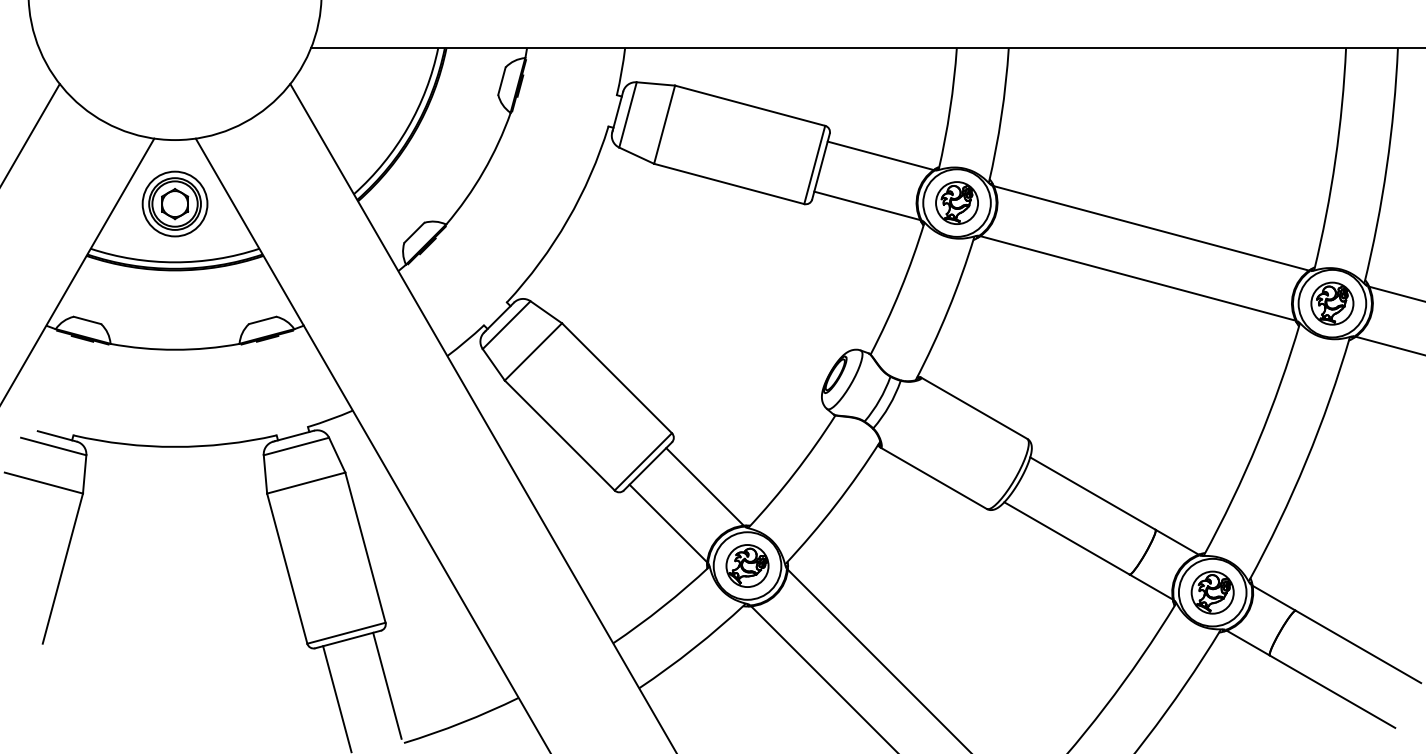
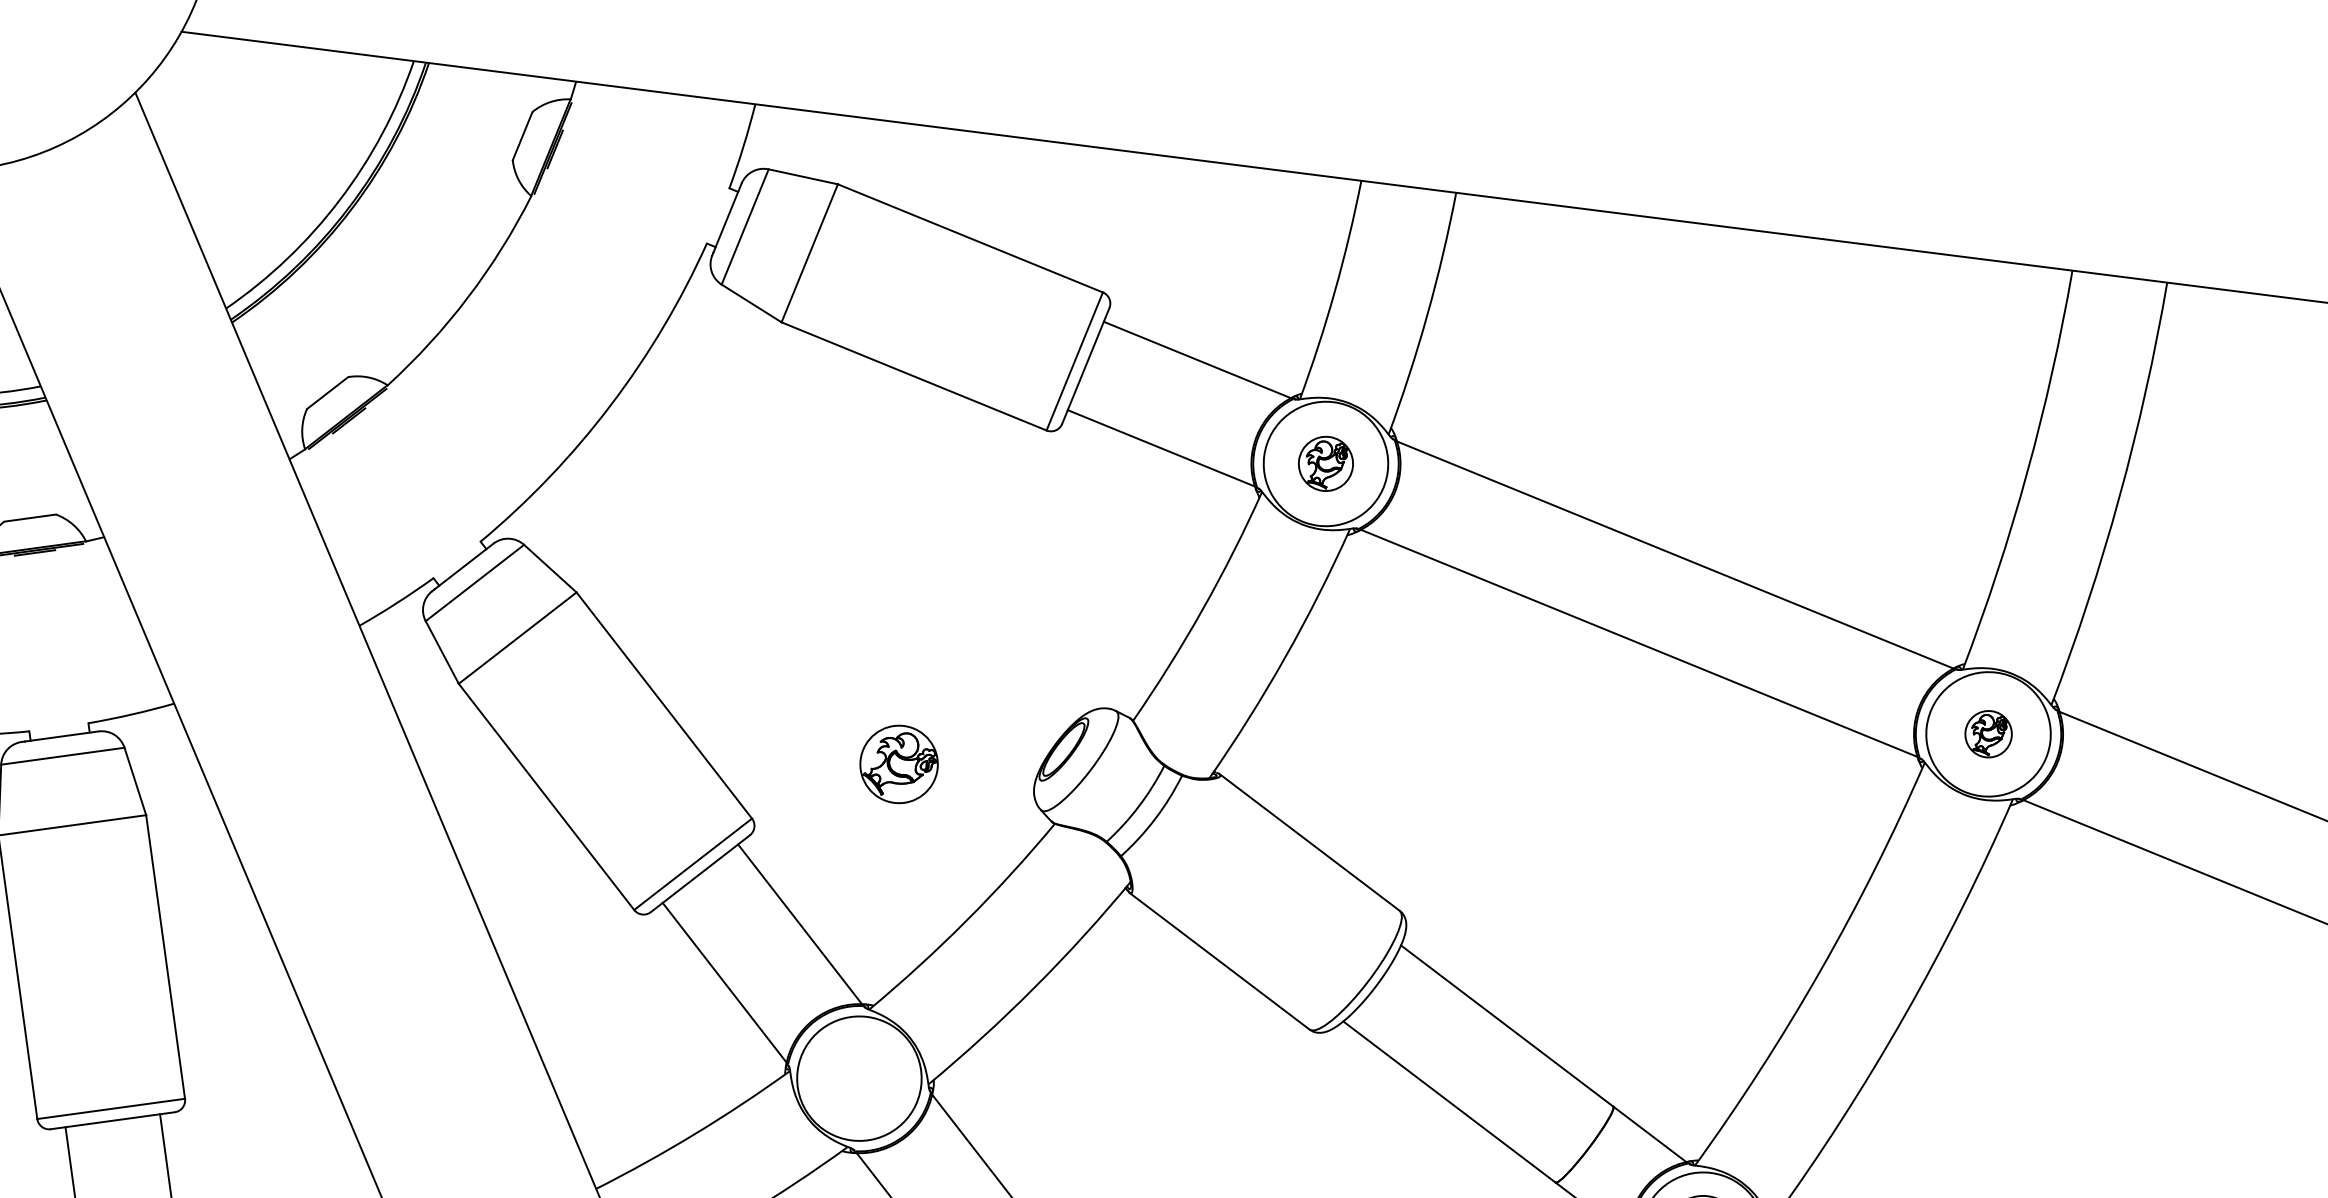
part: (956, 202) -> (1325, 462), size x0.7
part: (1332, 303) -> (1988, 734), size x0.6
part: (747, 565) -> (899, 763), moved

